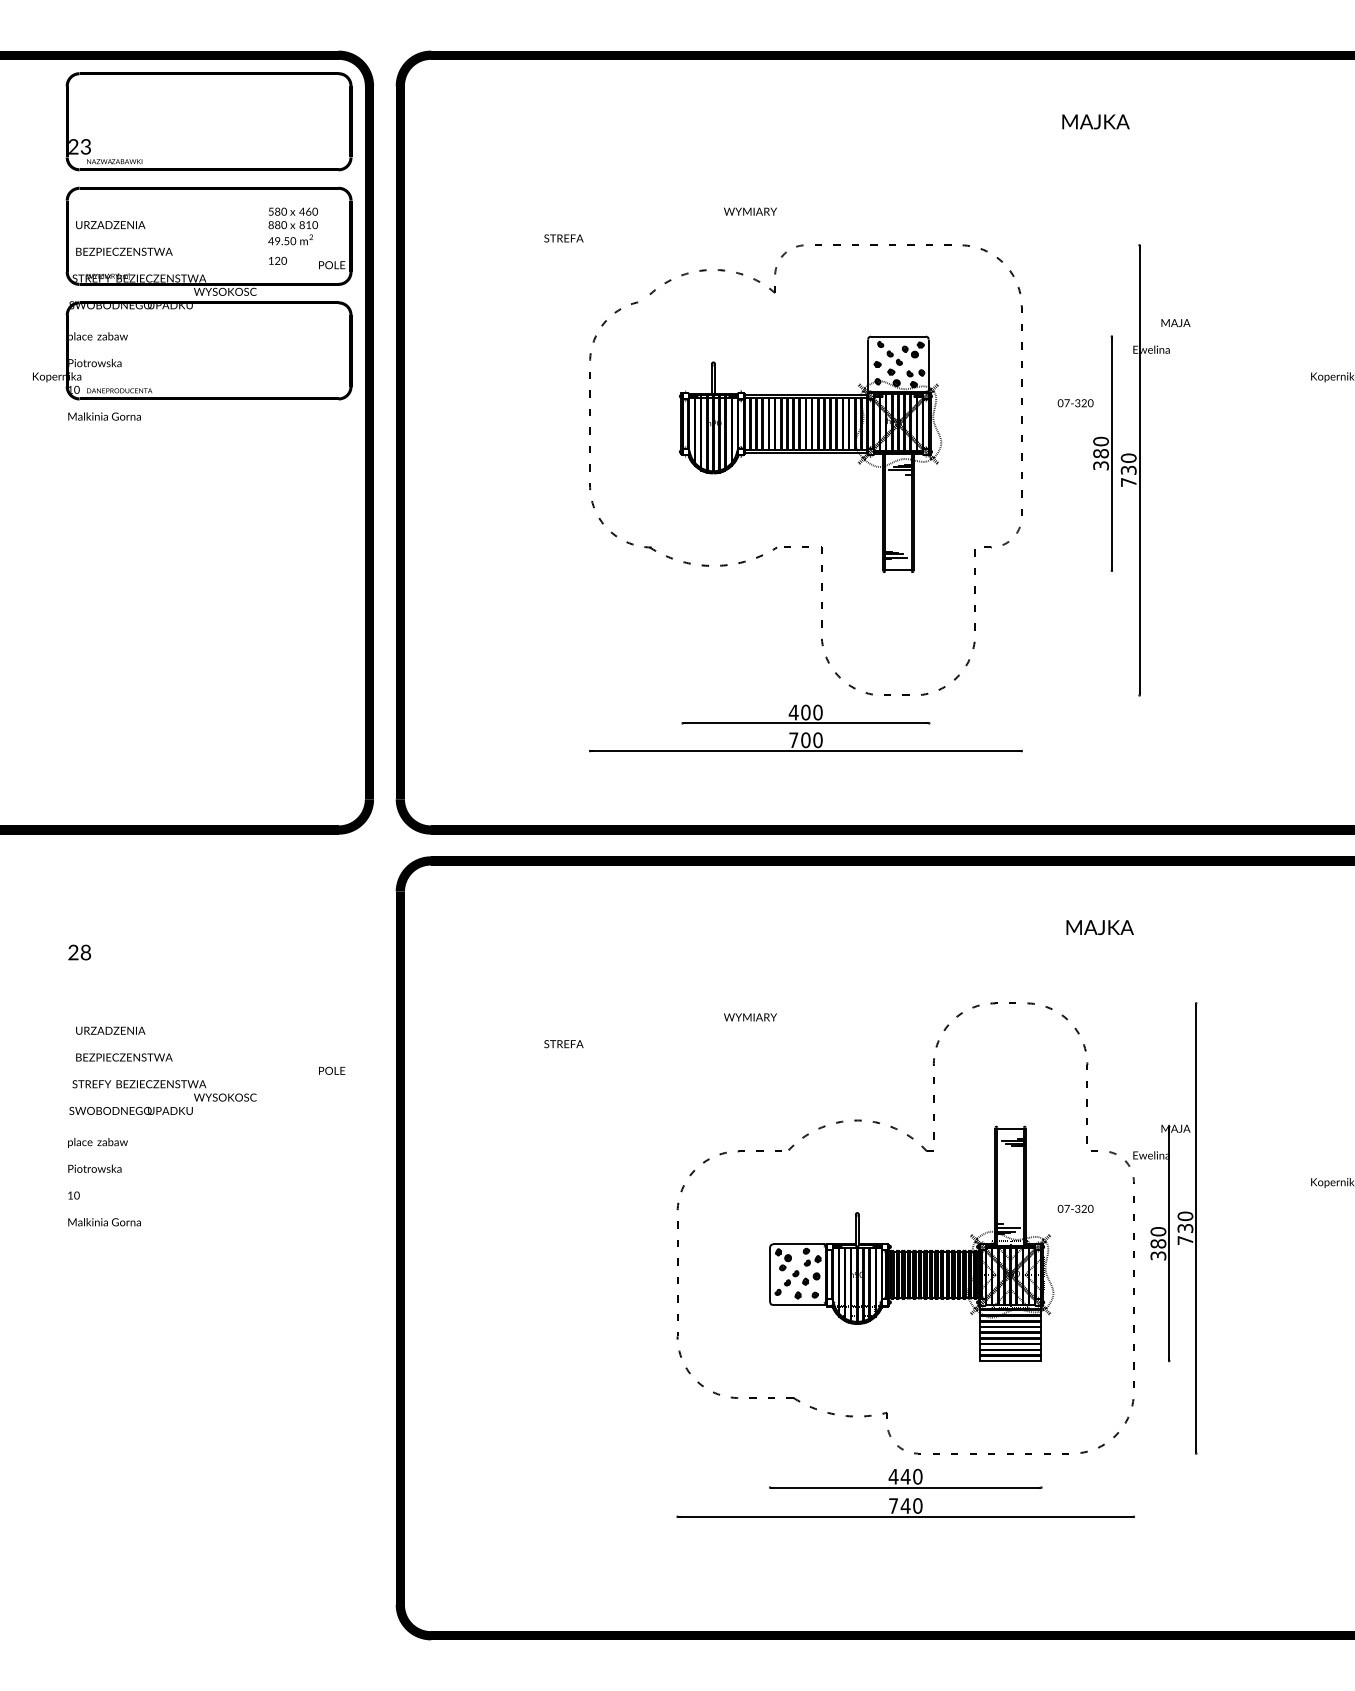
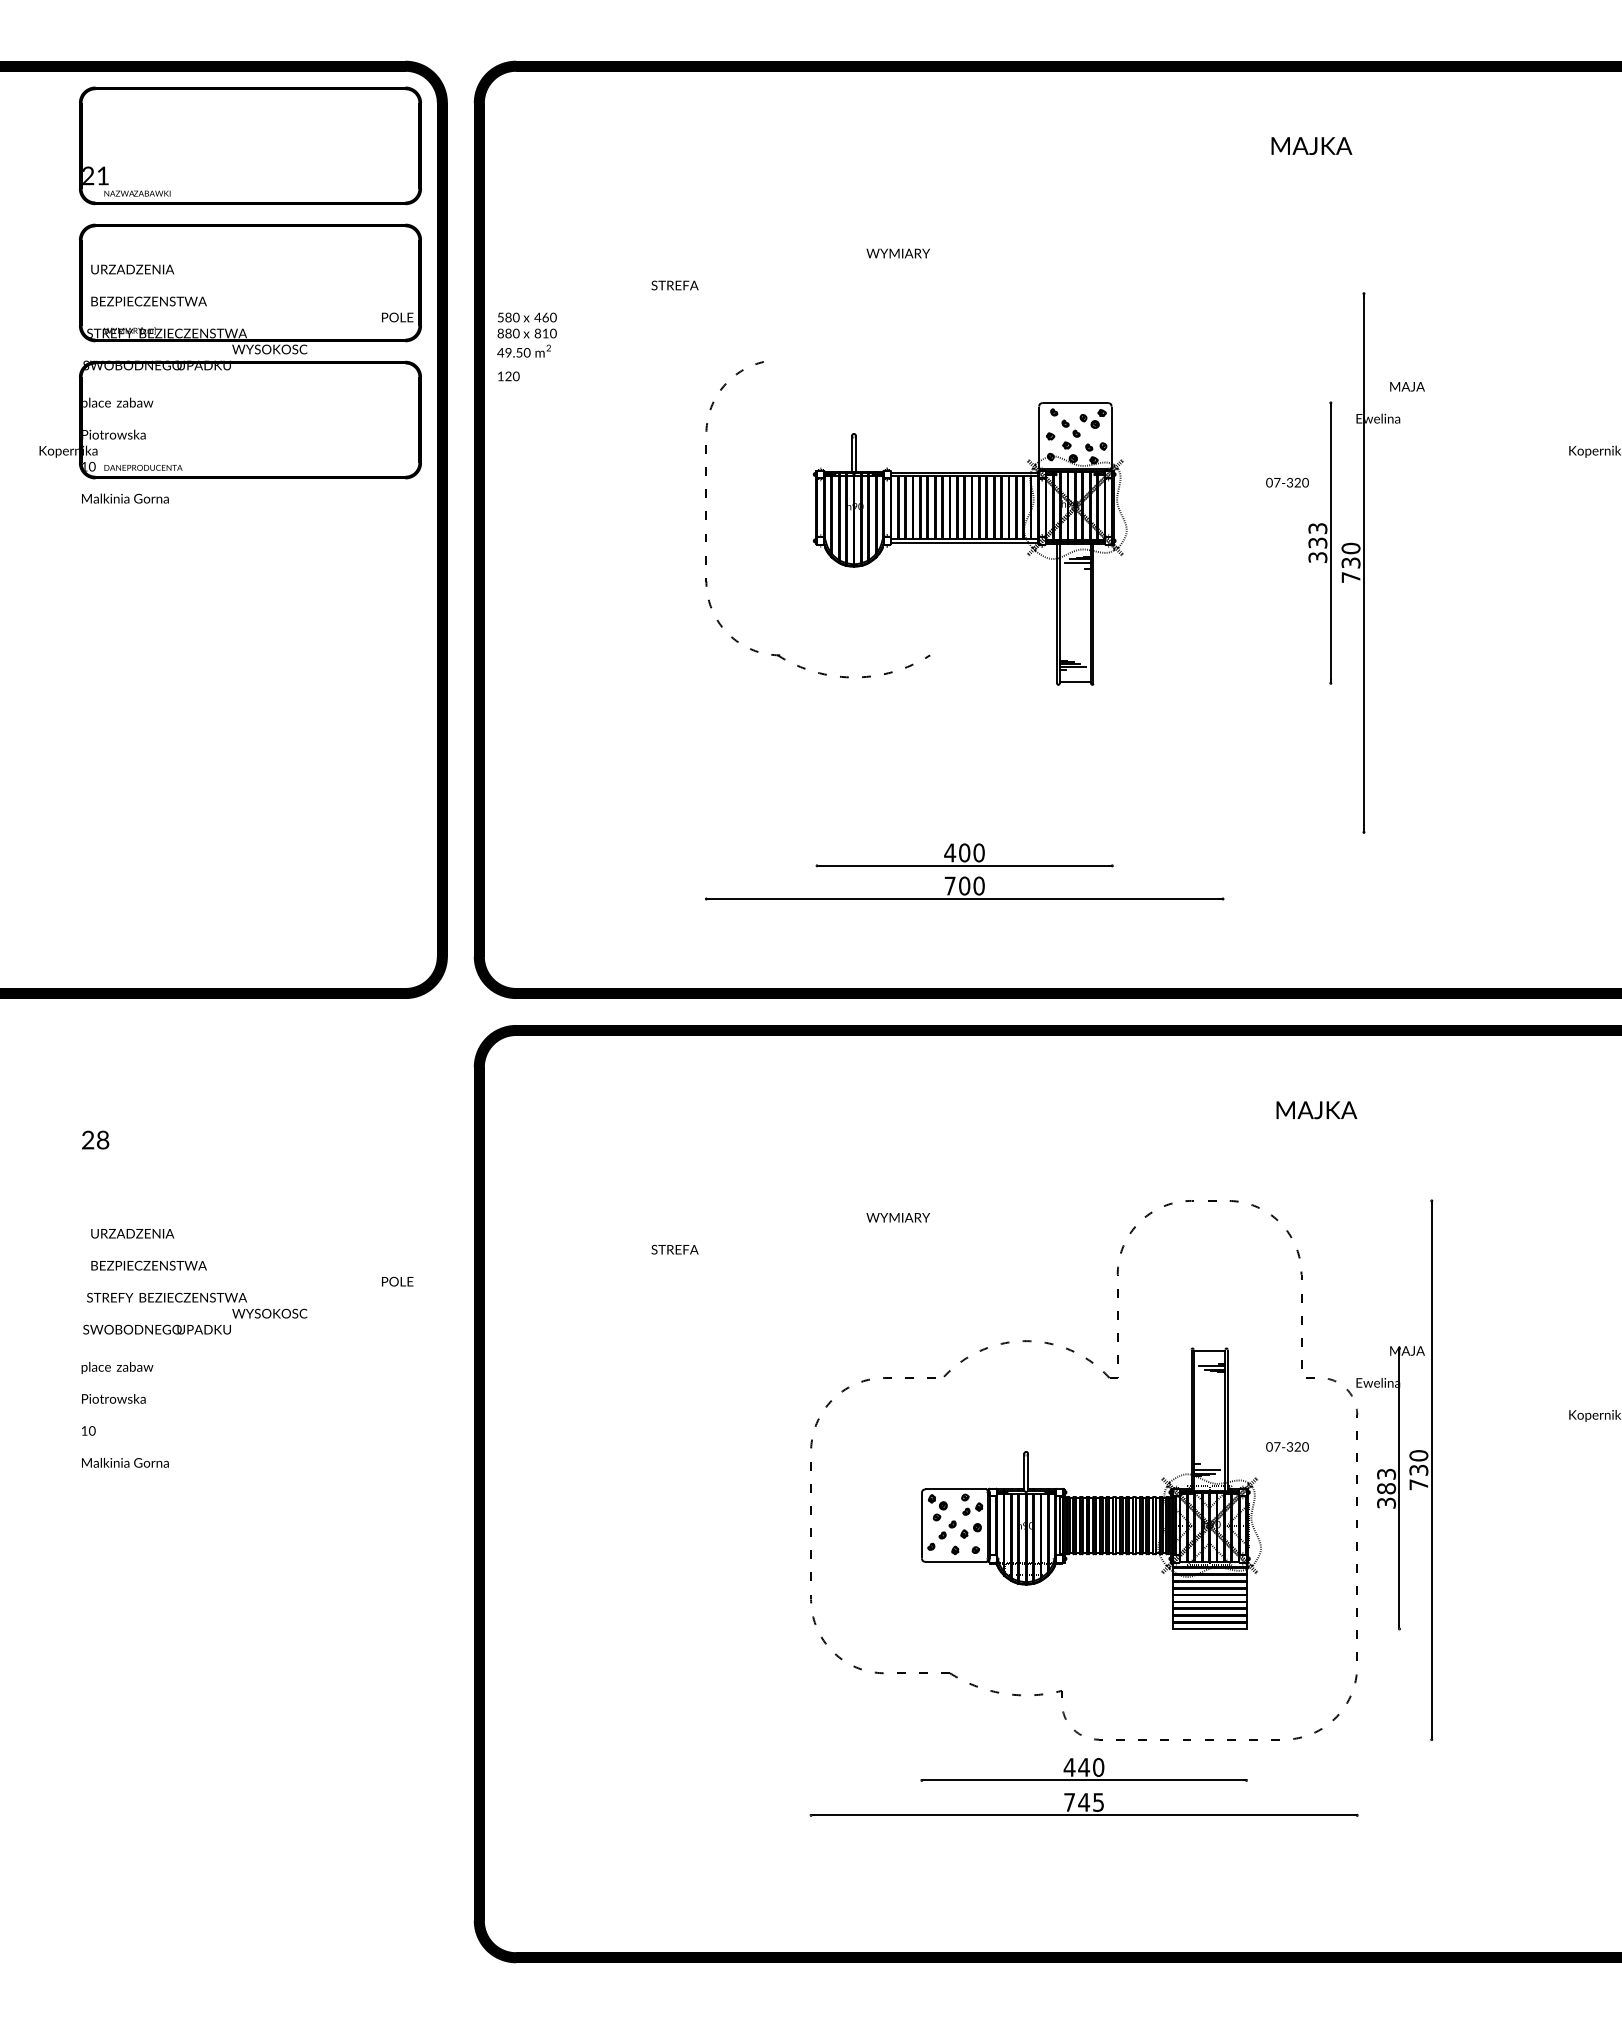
text: (86, 146) -> (103, 175), 23 -> 21
text: (292, 235) -> (526, 346), moved
text: (1100, 447) -> (1317, 535), 380 -> 333
part: (821, 546) -> (983, 654), removed
text: (1158, 1231) -> (1386, 1473), 380 -> 383
text: (917, 1506) -> (1098, 1802), 740 -> 745

